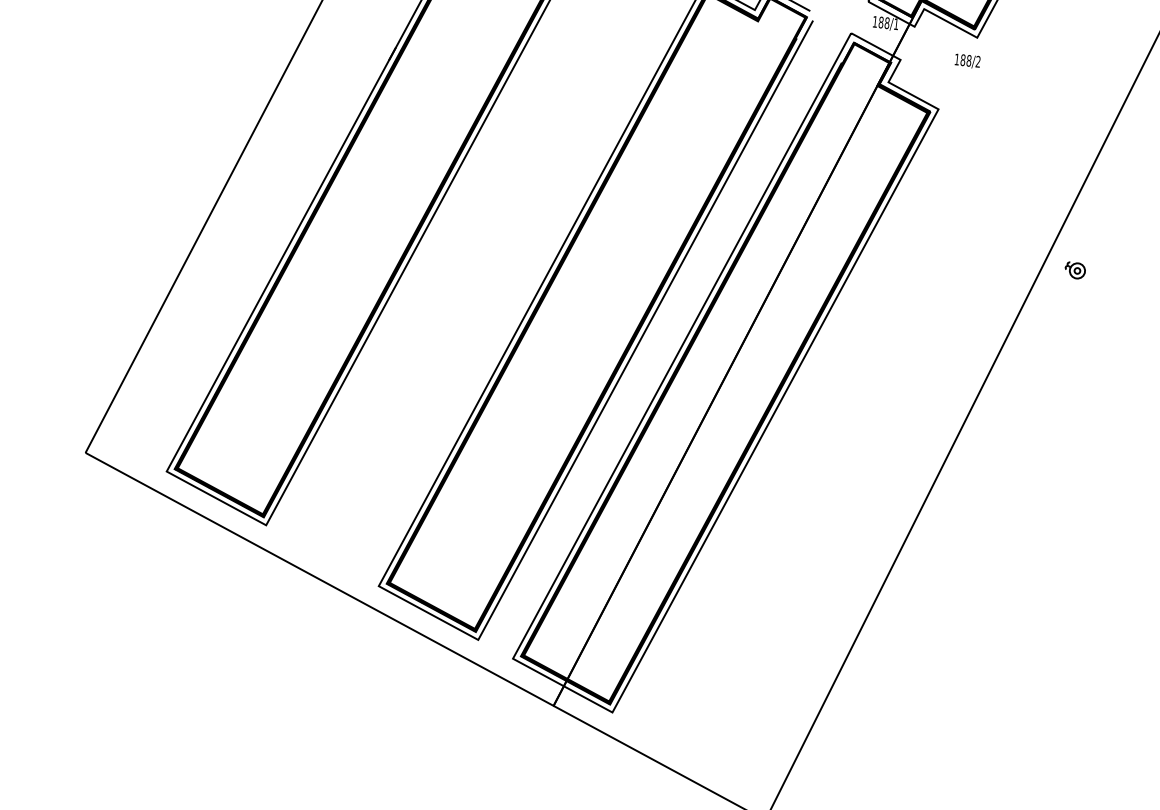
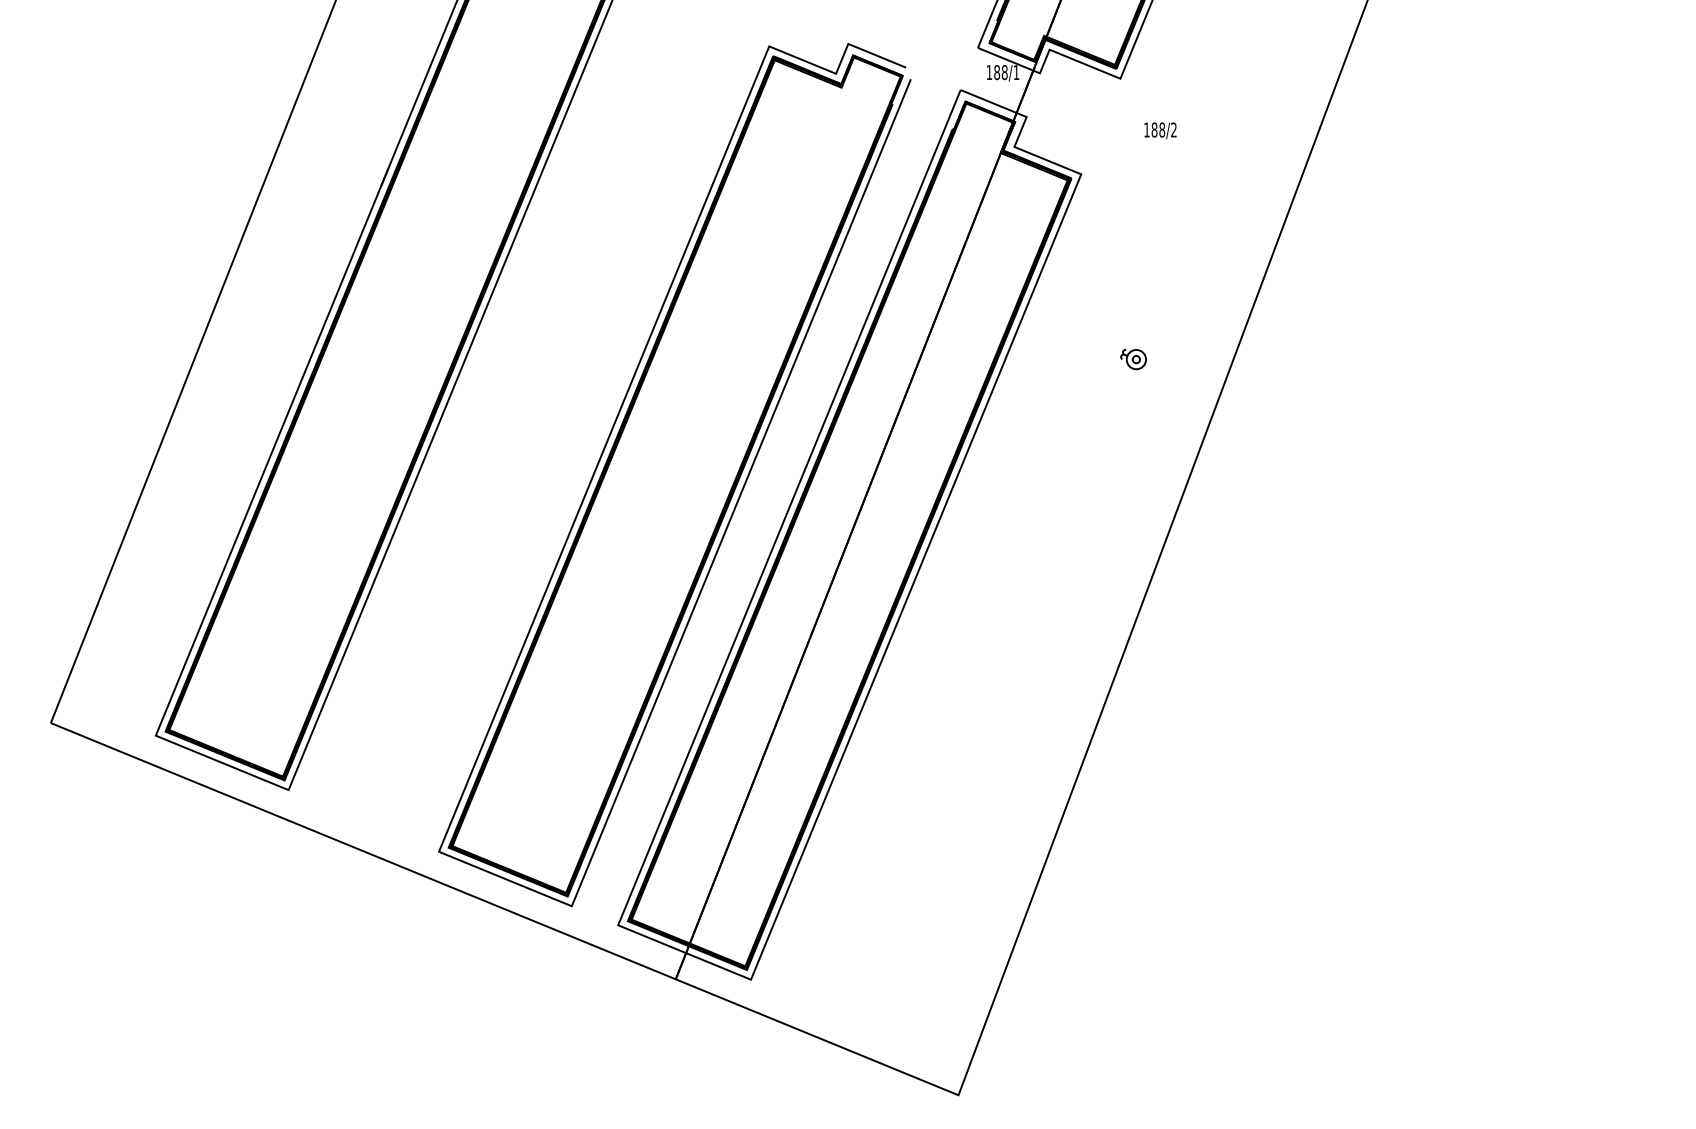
text: (967, 61) -> (1160, 130), moved
part: (1075, 270) -> (1133, 359), moved

